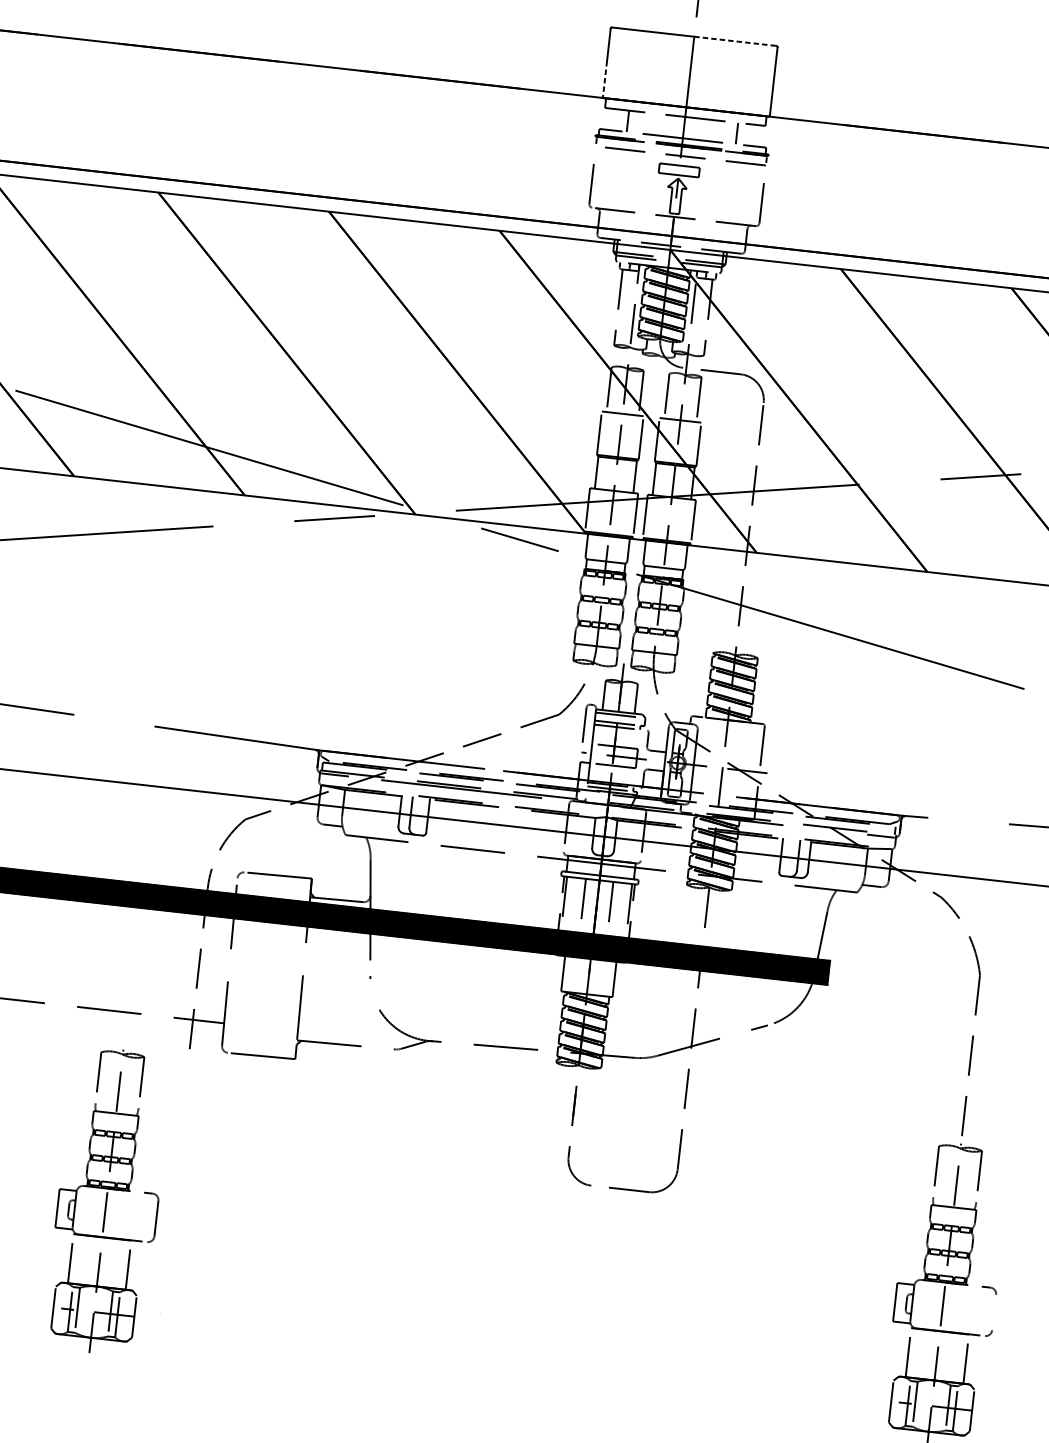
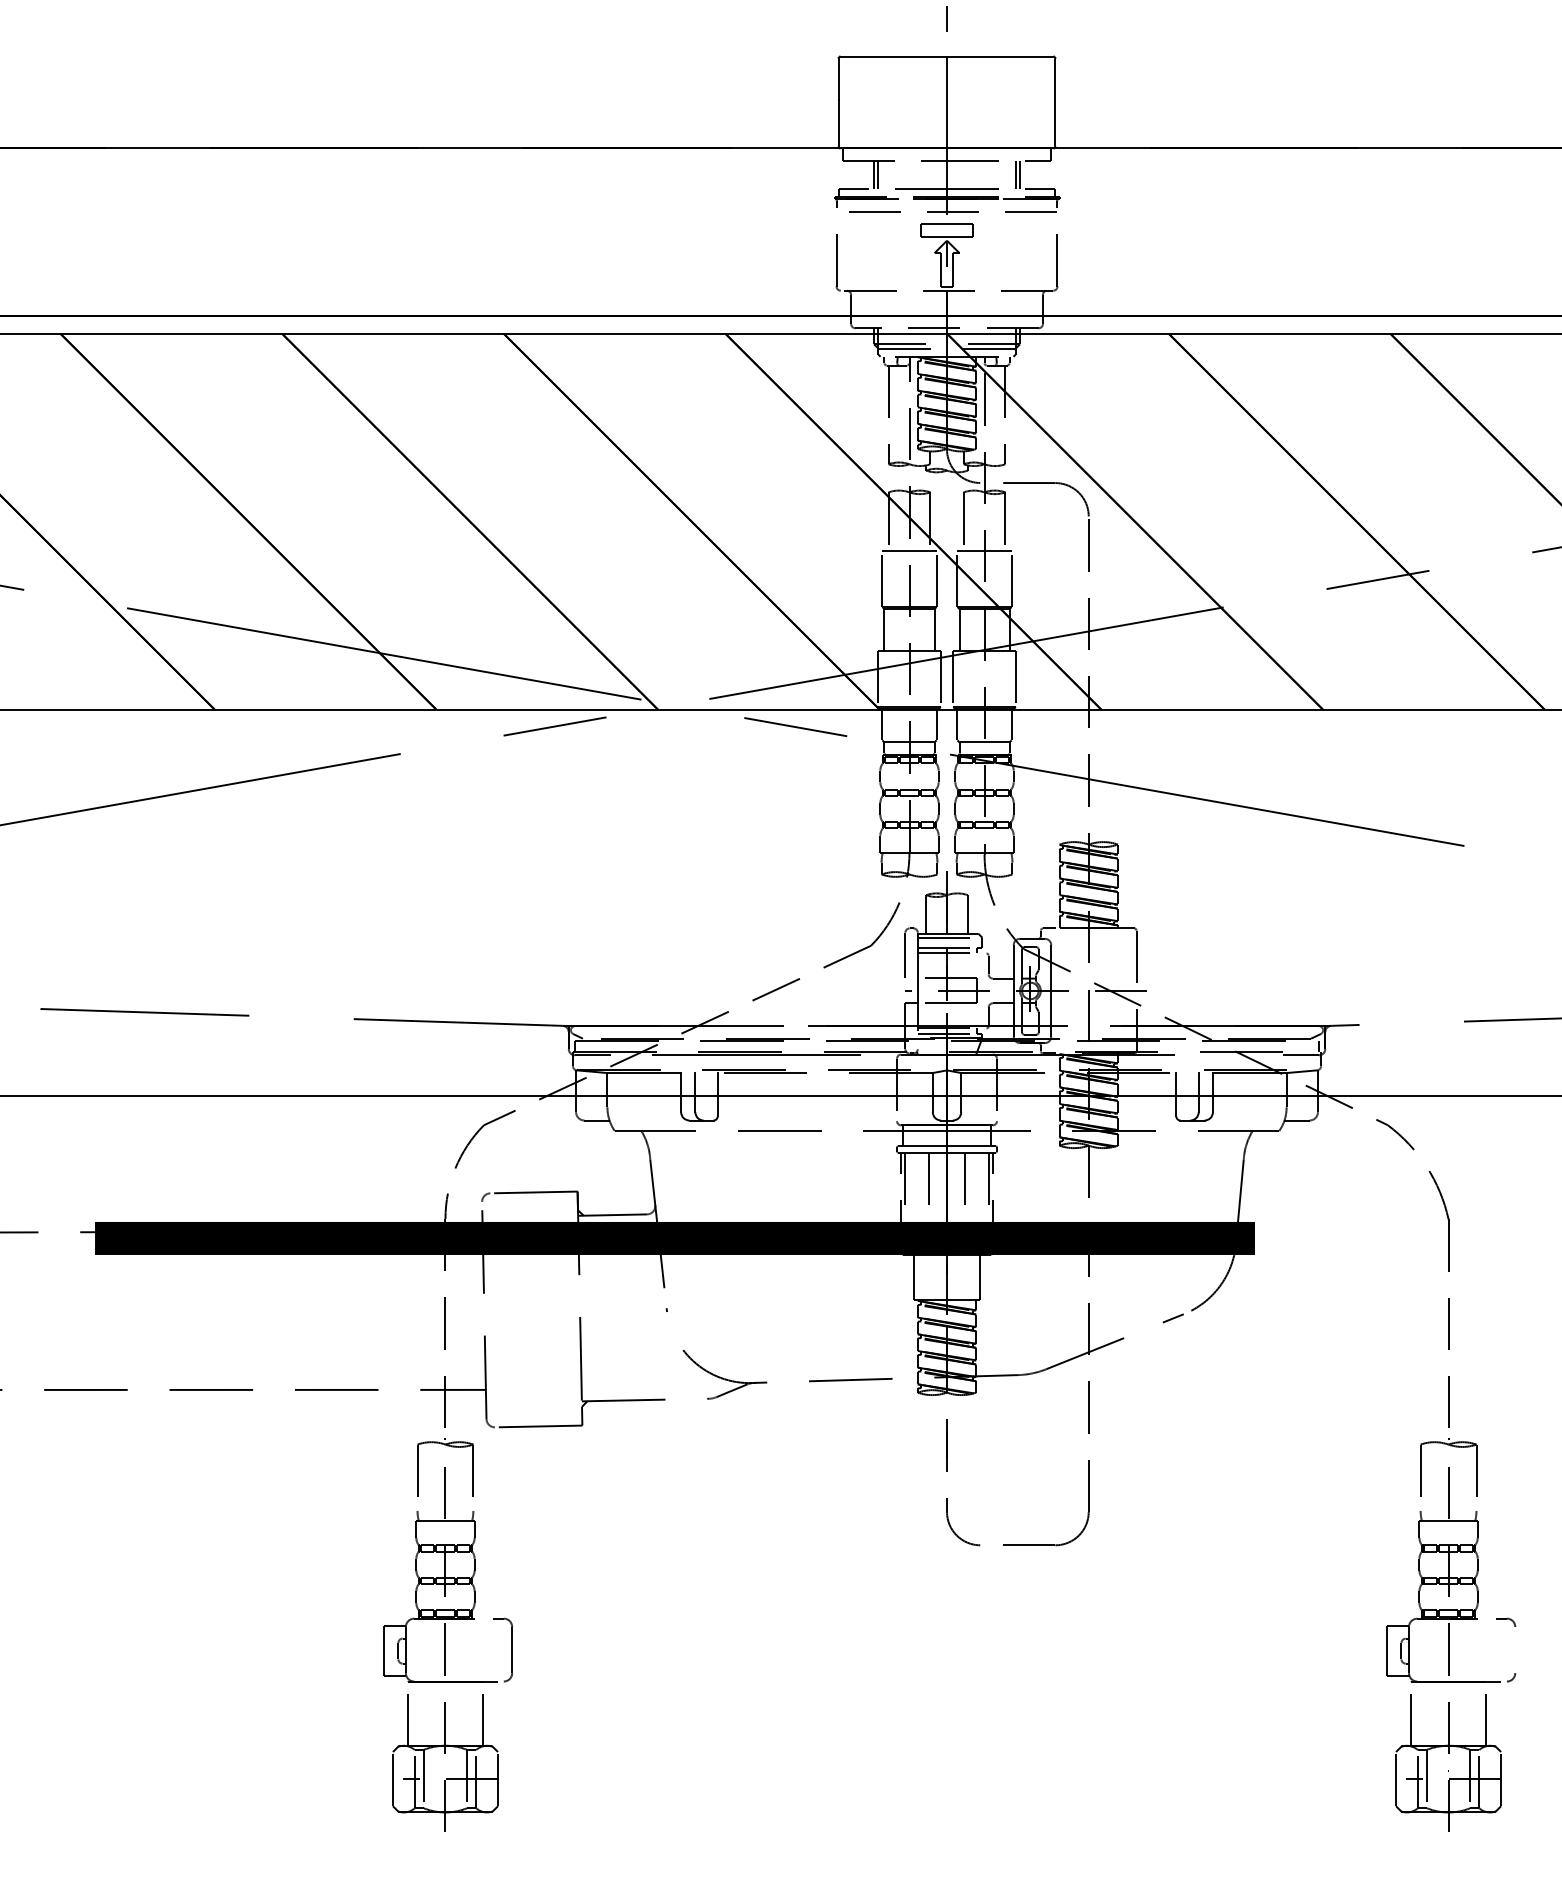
line: (735, 41) -> (1000, 56), dashed -> solid
line: (604, 79) -> (838, 124), dashed -> solid
line: (631, 121) -> (878, 174), added
line: (739, 133) -> (1019, 174), added
part: (108, 1200) -> (447, 1634), moved

